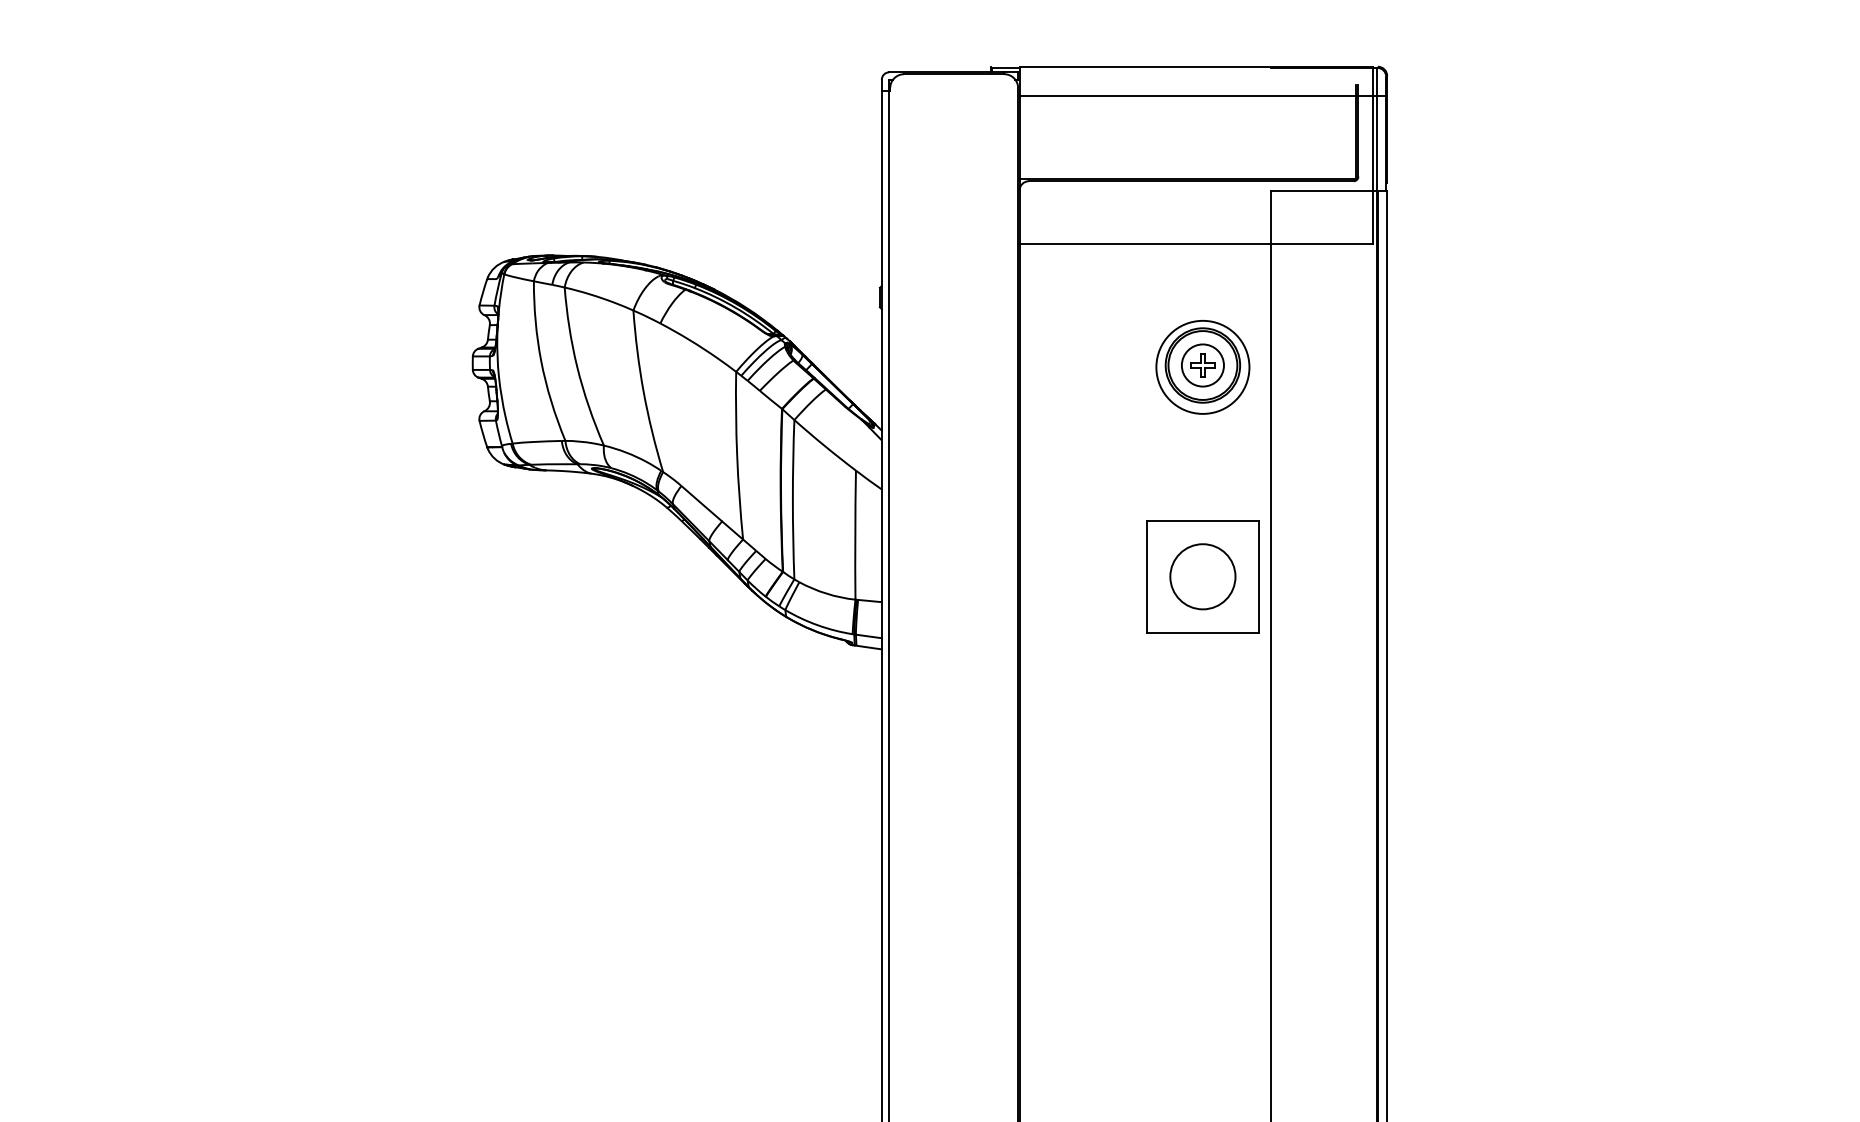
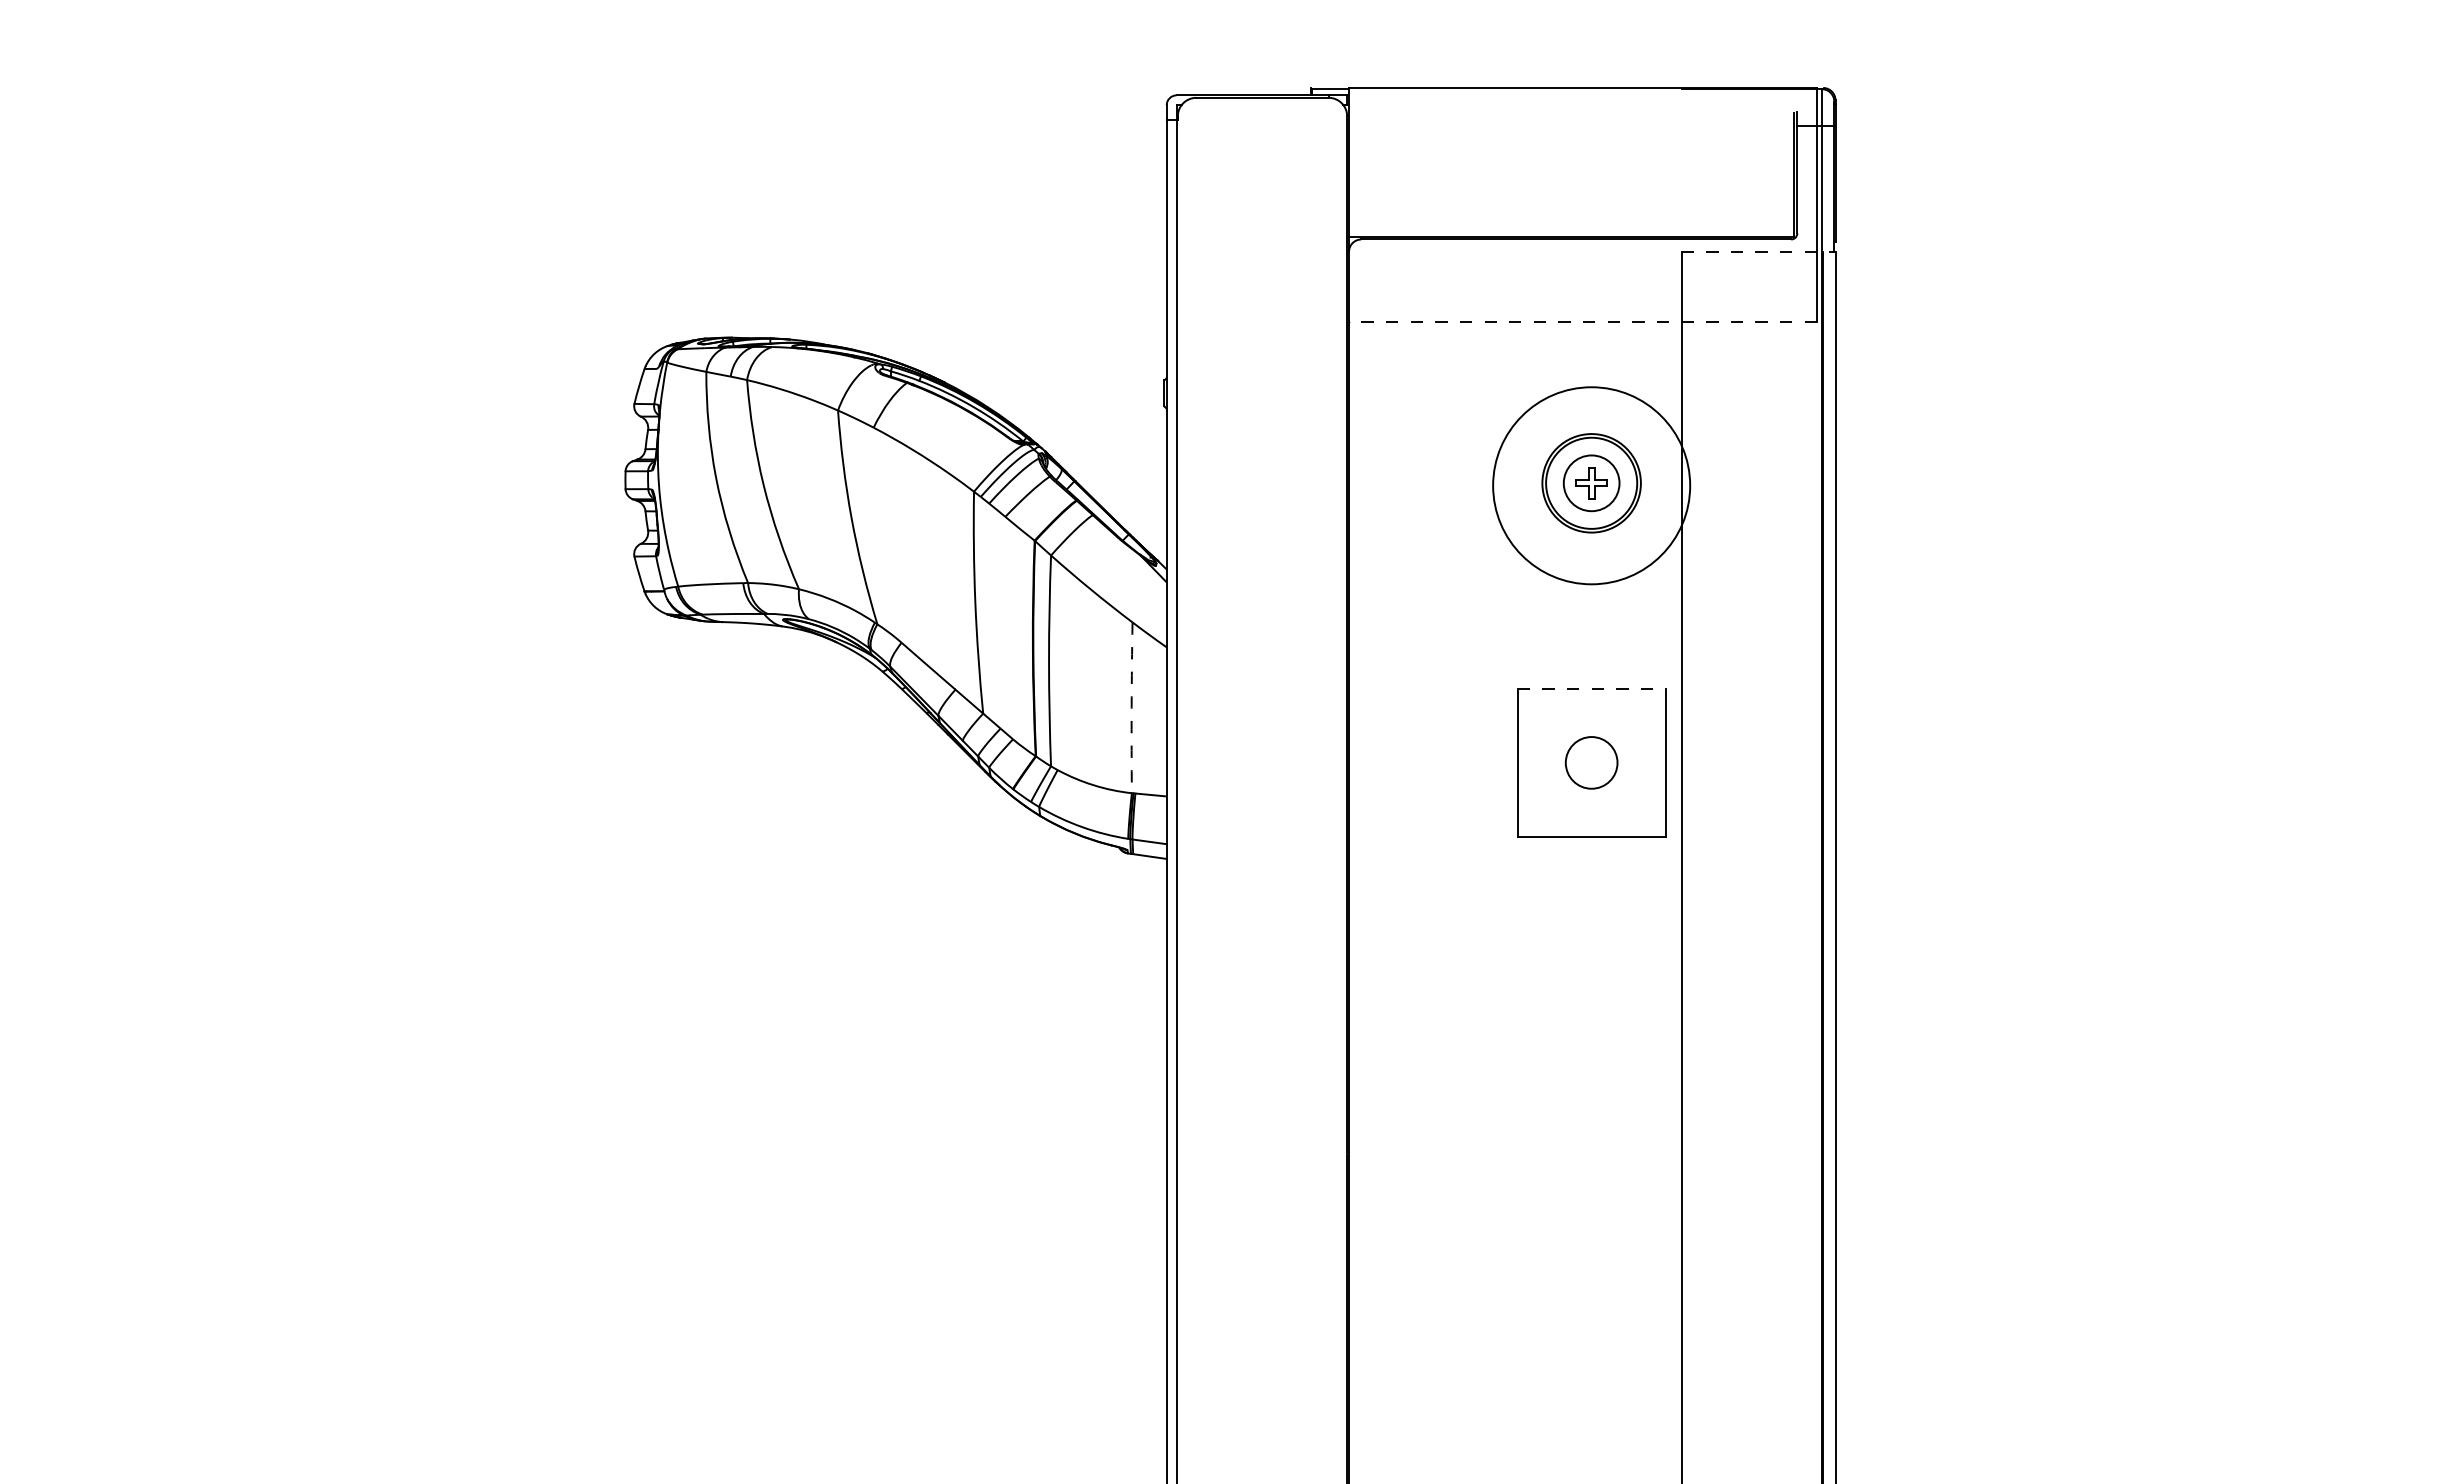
line: (1187, 95) -> (1571, 126), removed
line: (1329, 190) -> (1758, 251), solid -> dashed
line: (1196, 243) -> (1582, 321), solid -> dashed
circle: (1202, 367) -> (1591, 485), size x1.6
line: (1202, 521) -> (1591, 689), solid -> dashed
arc: (855, 534) -> (1131, 707), solid -> dashed
circle: (1202, 576) -> (1591, 762), size x0.6

